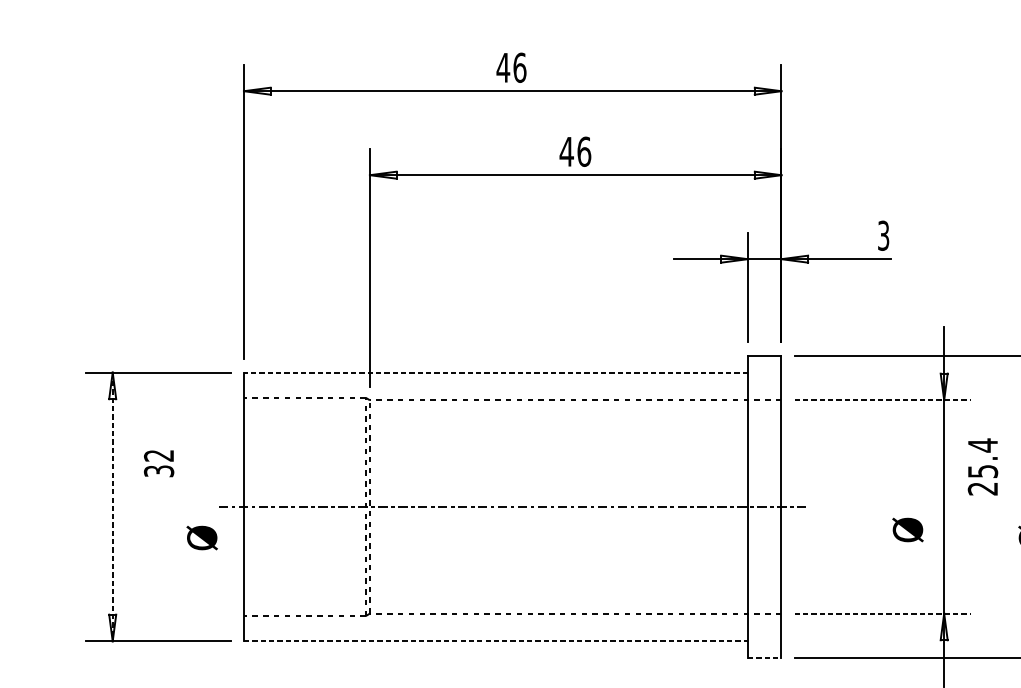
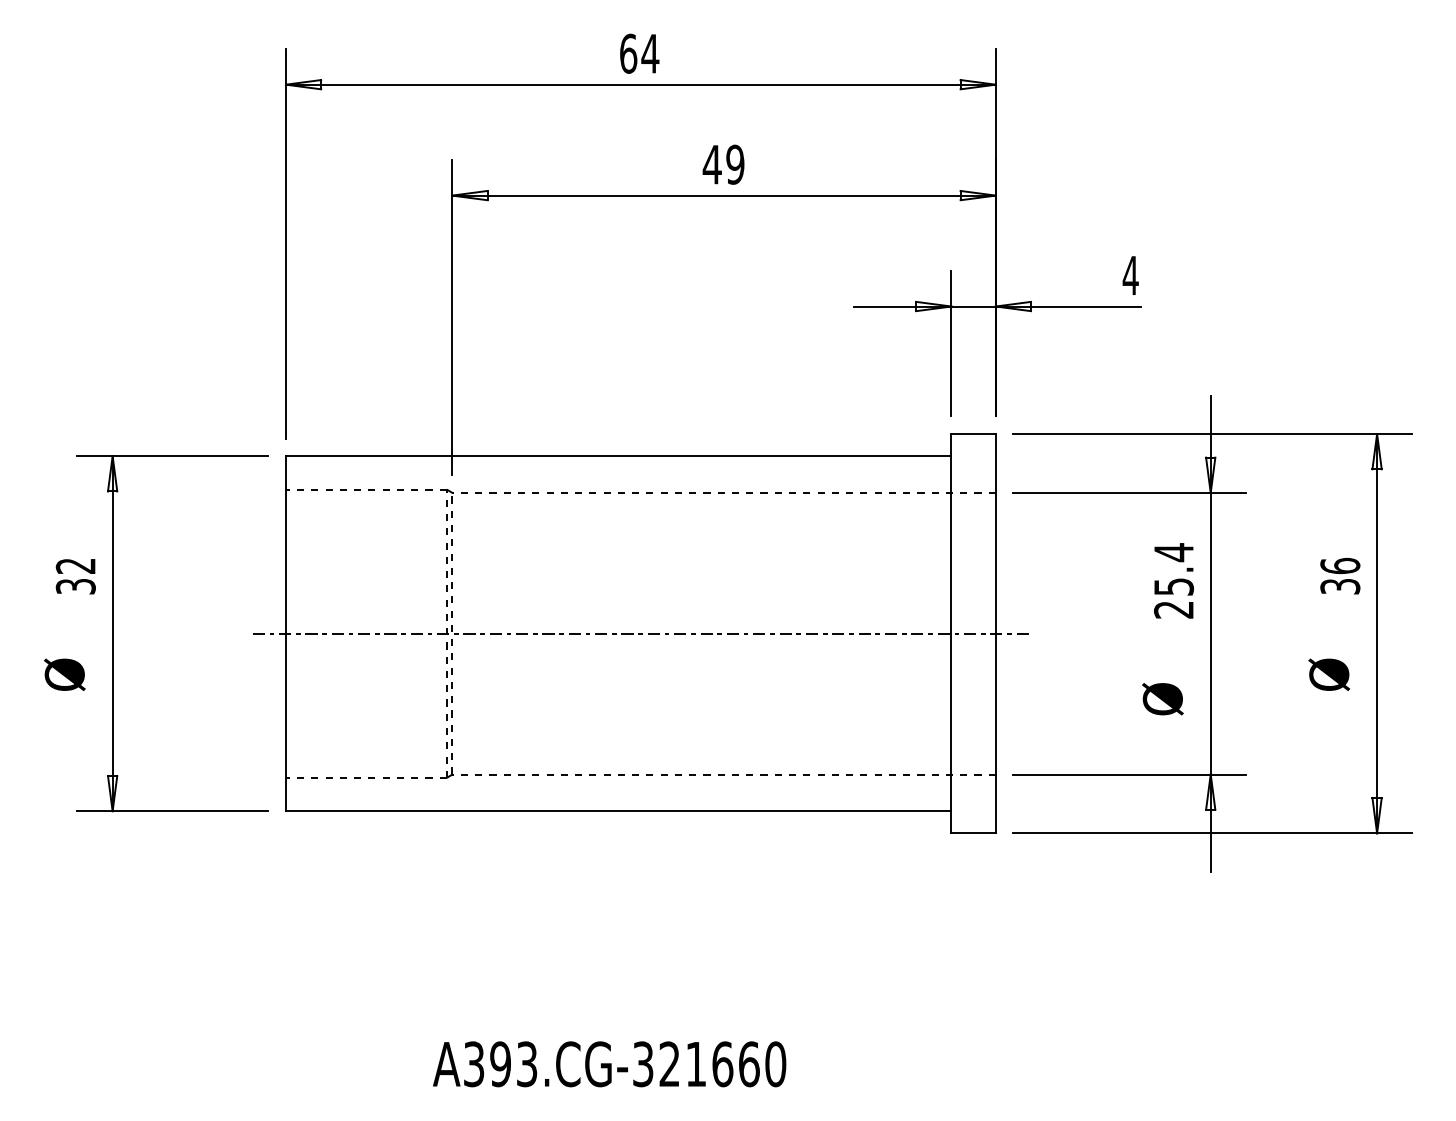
text: (511, 67) -> (639, 53), 46 -> 64
text: (584, 151) -> (735, 164), 46 -> 49
text: (883, 235) -> (1130, 275), 3 -> 4
line: (495, 372) -> (618, 456), dashed -> solid
line: (883, 400) -> (1130, 492), dashed -> solid
text: (158, 463) -> (75, 576), moved
text: (982, 466) -> (1173, 580), moved
line: (112, 507) -> (112, 634), dashed -> solid
text: (907, 530) -> (1162, 699), moved
text: (201, 537) -> (64, 674), moved
line: (883, 613) -> (1130, 774), dashed -> solid
line: (495, 641) -> (618, 811), dashed -> solid
line: (765, 658) -> (974, 833), dashed -> solid

